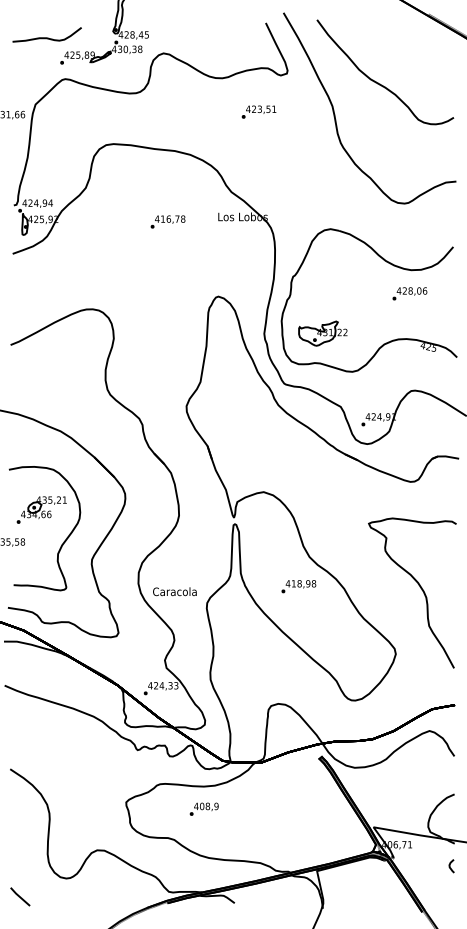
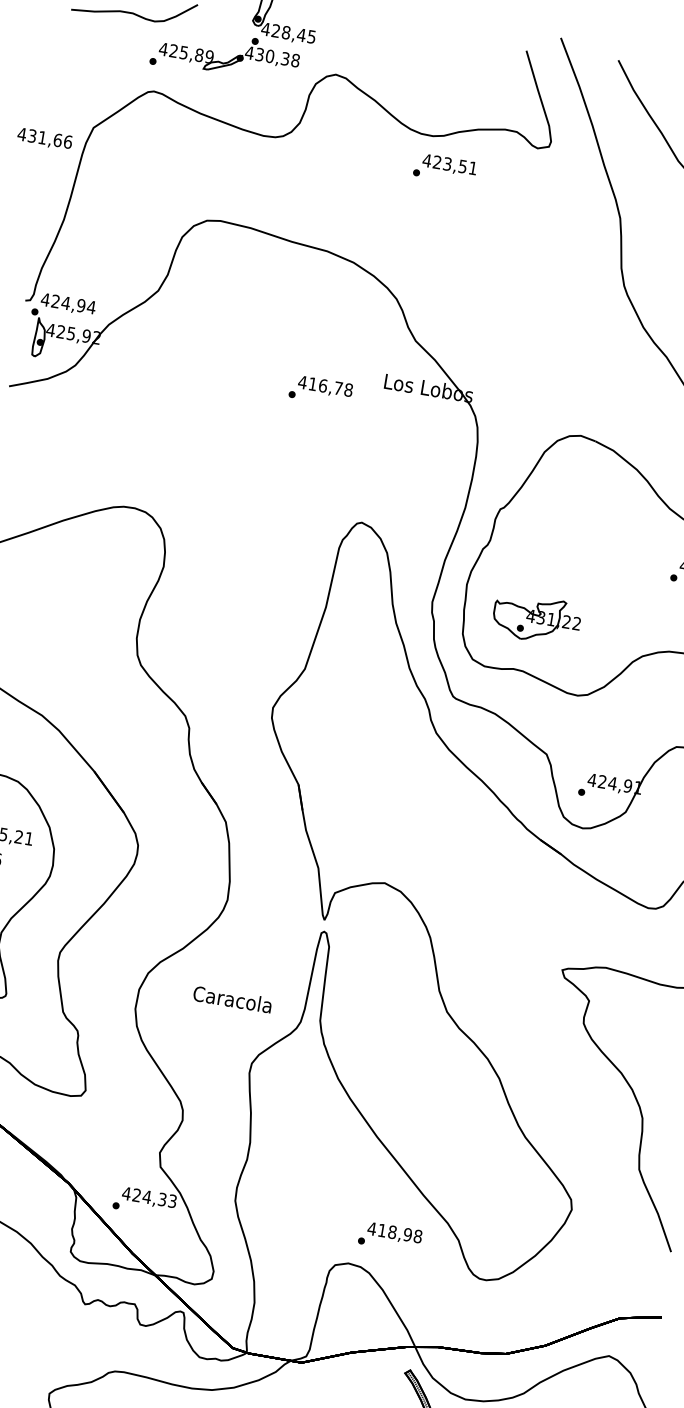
text: (258, 111) -> (444, 167), moved
text: (167, 221) -> (320, 389), moved
text: (298, 586) -> (389, 1236), moved
text: (174, 591) -> (232, 999), moved

